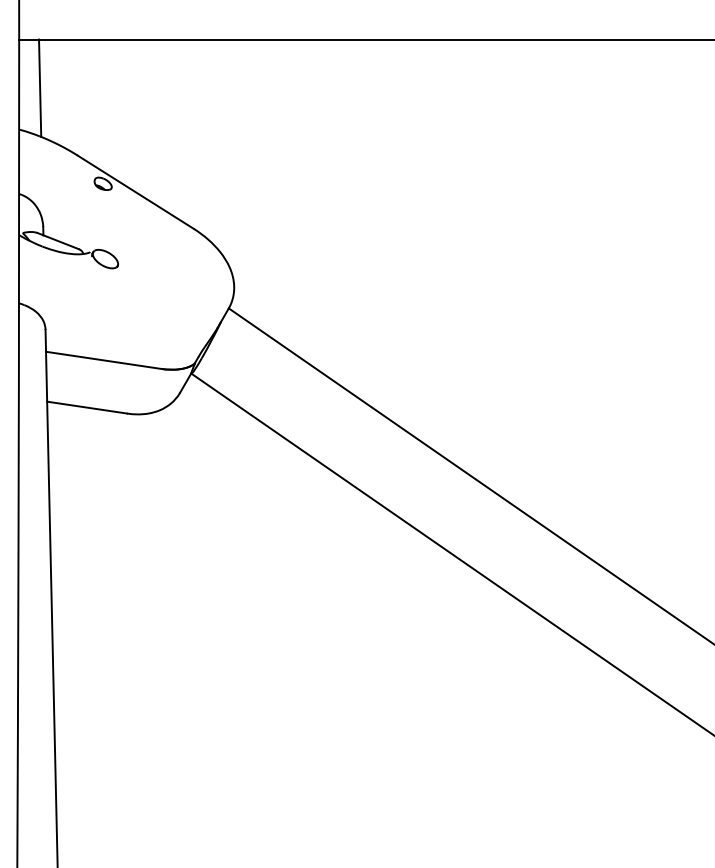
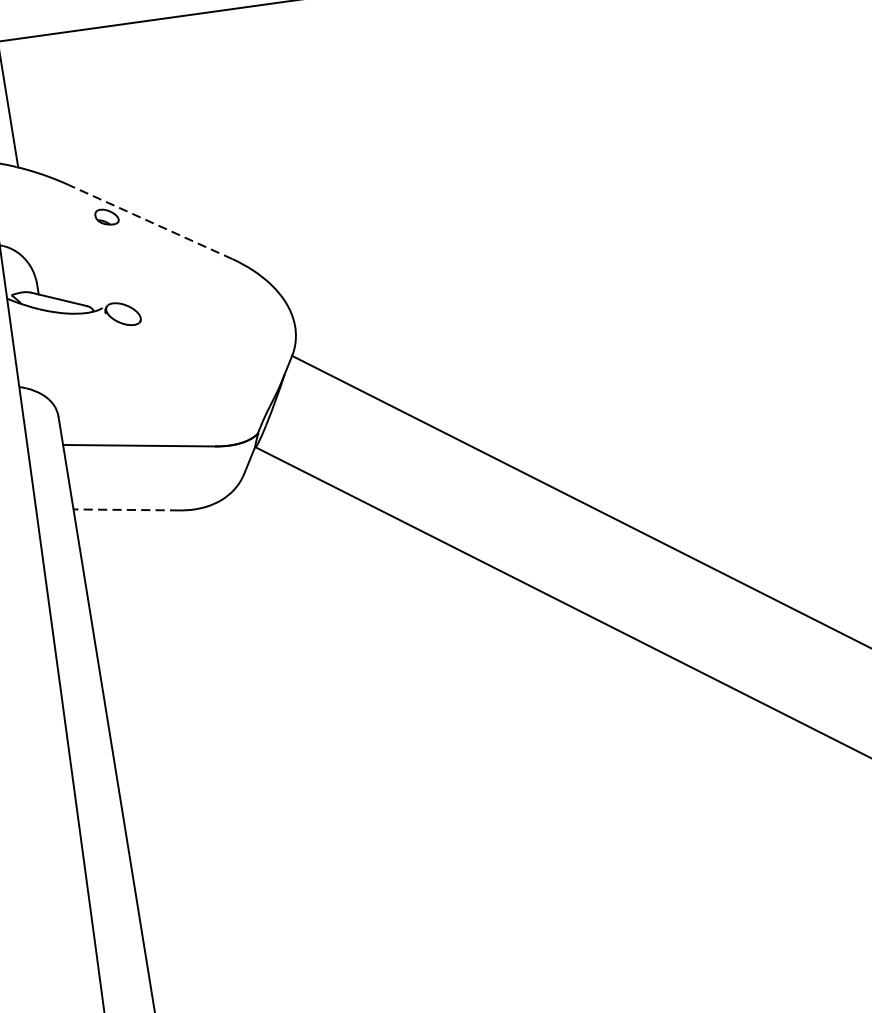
line: (135, 192) -> (150, 222), solid -> dashed
line: (86, 407) -> (125, 509), solid -> dashed

